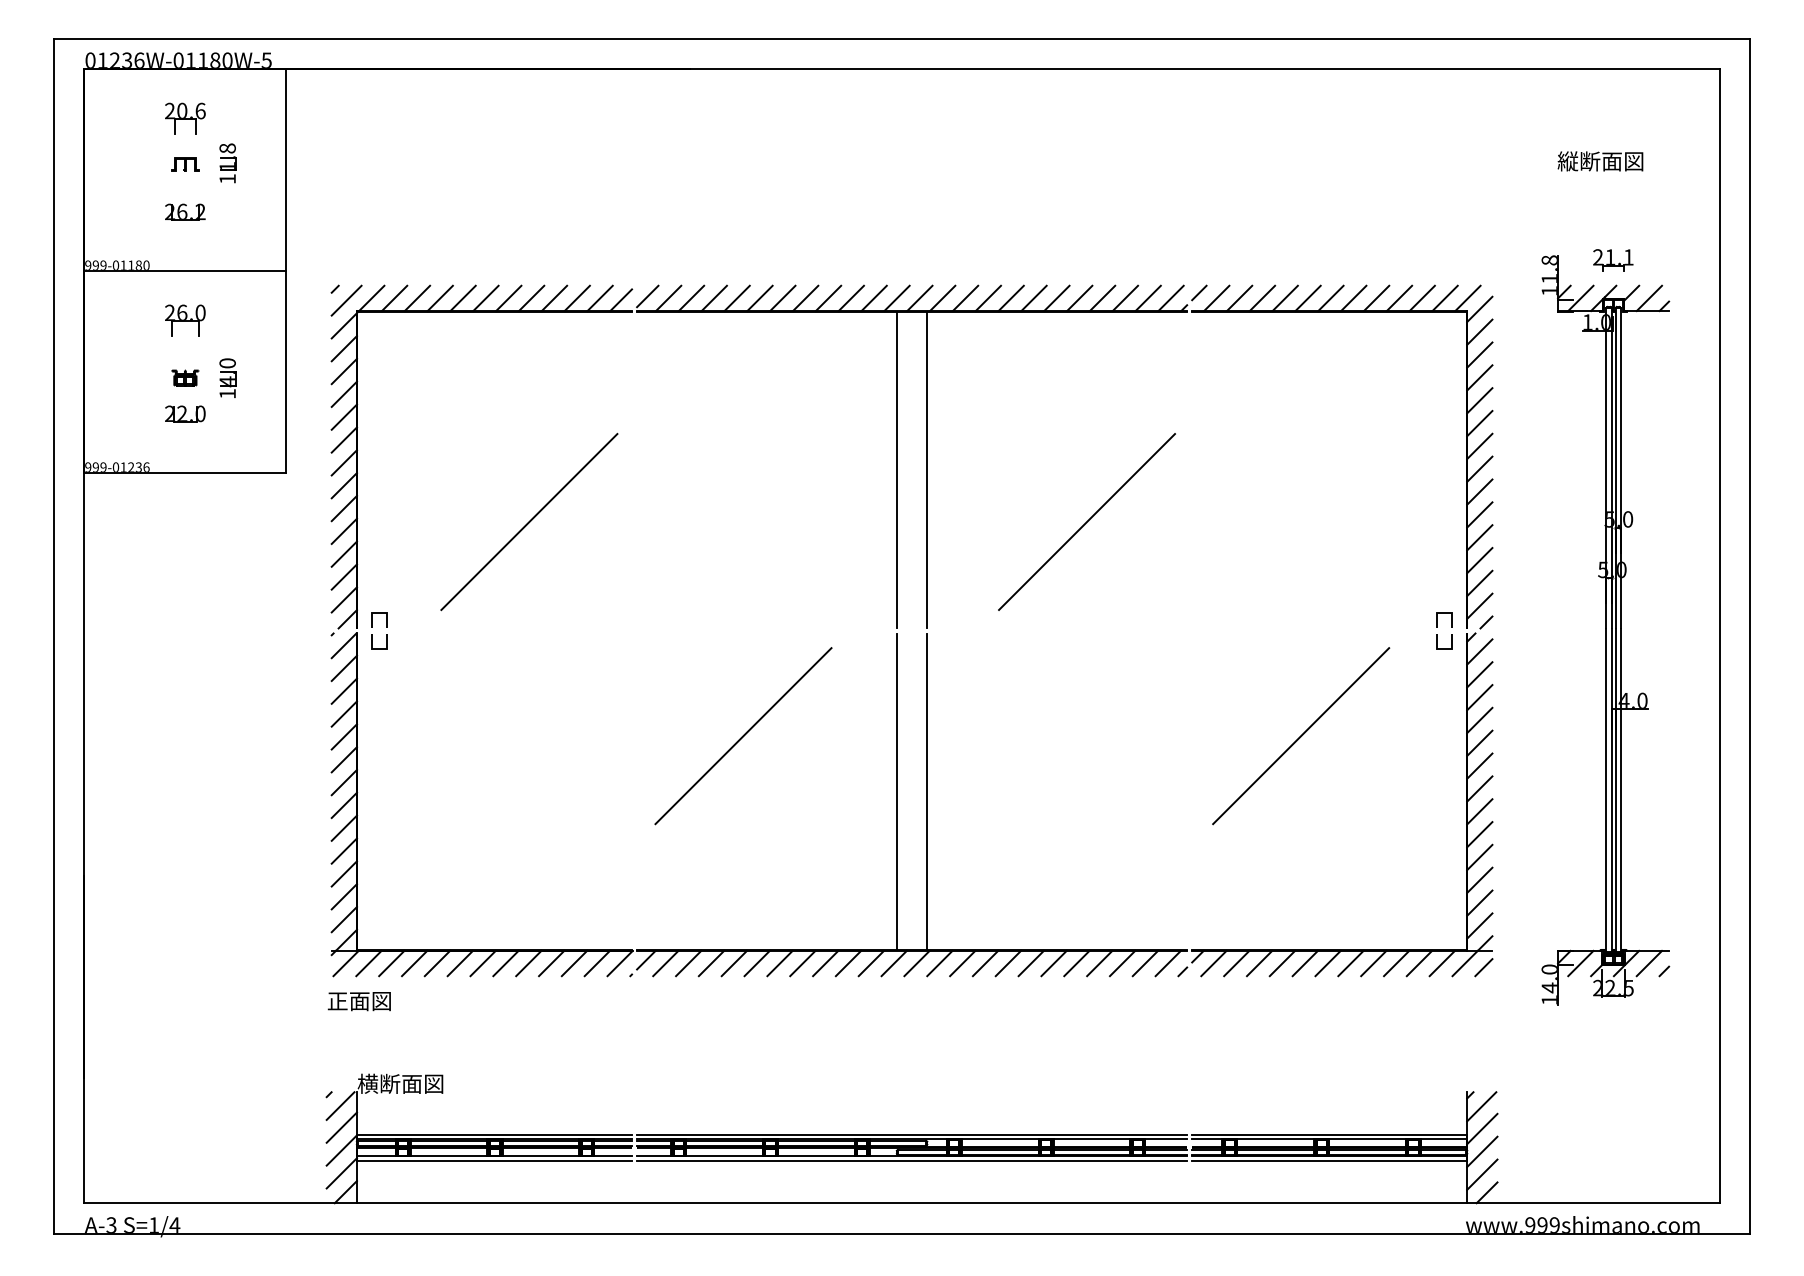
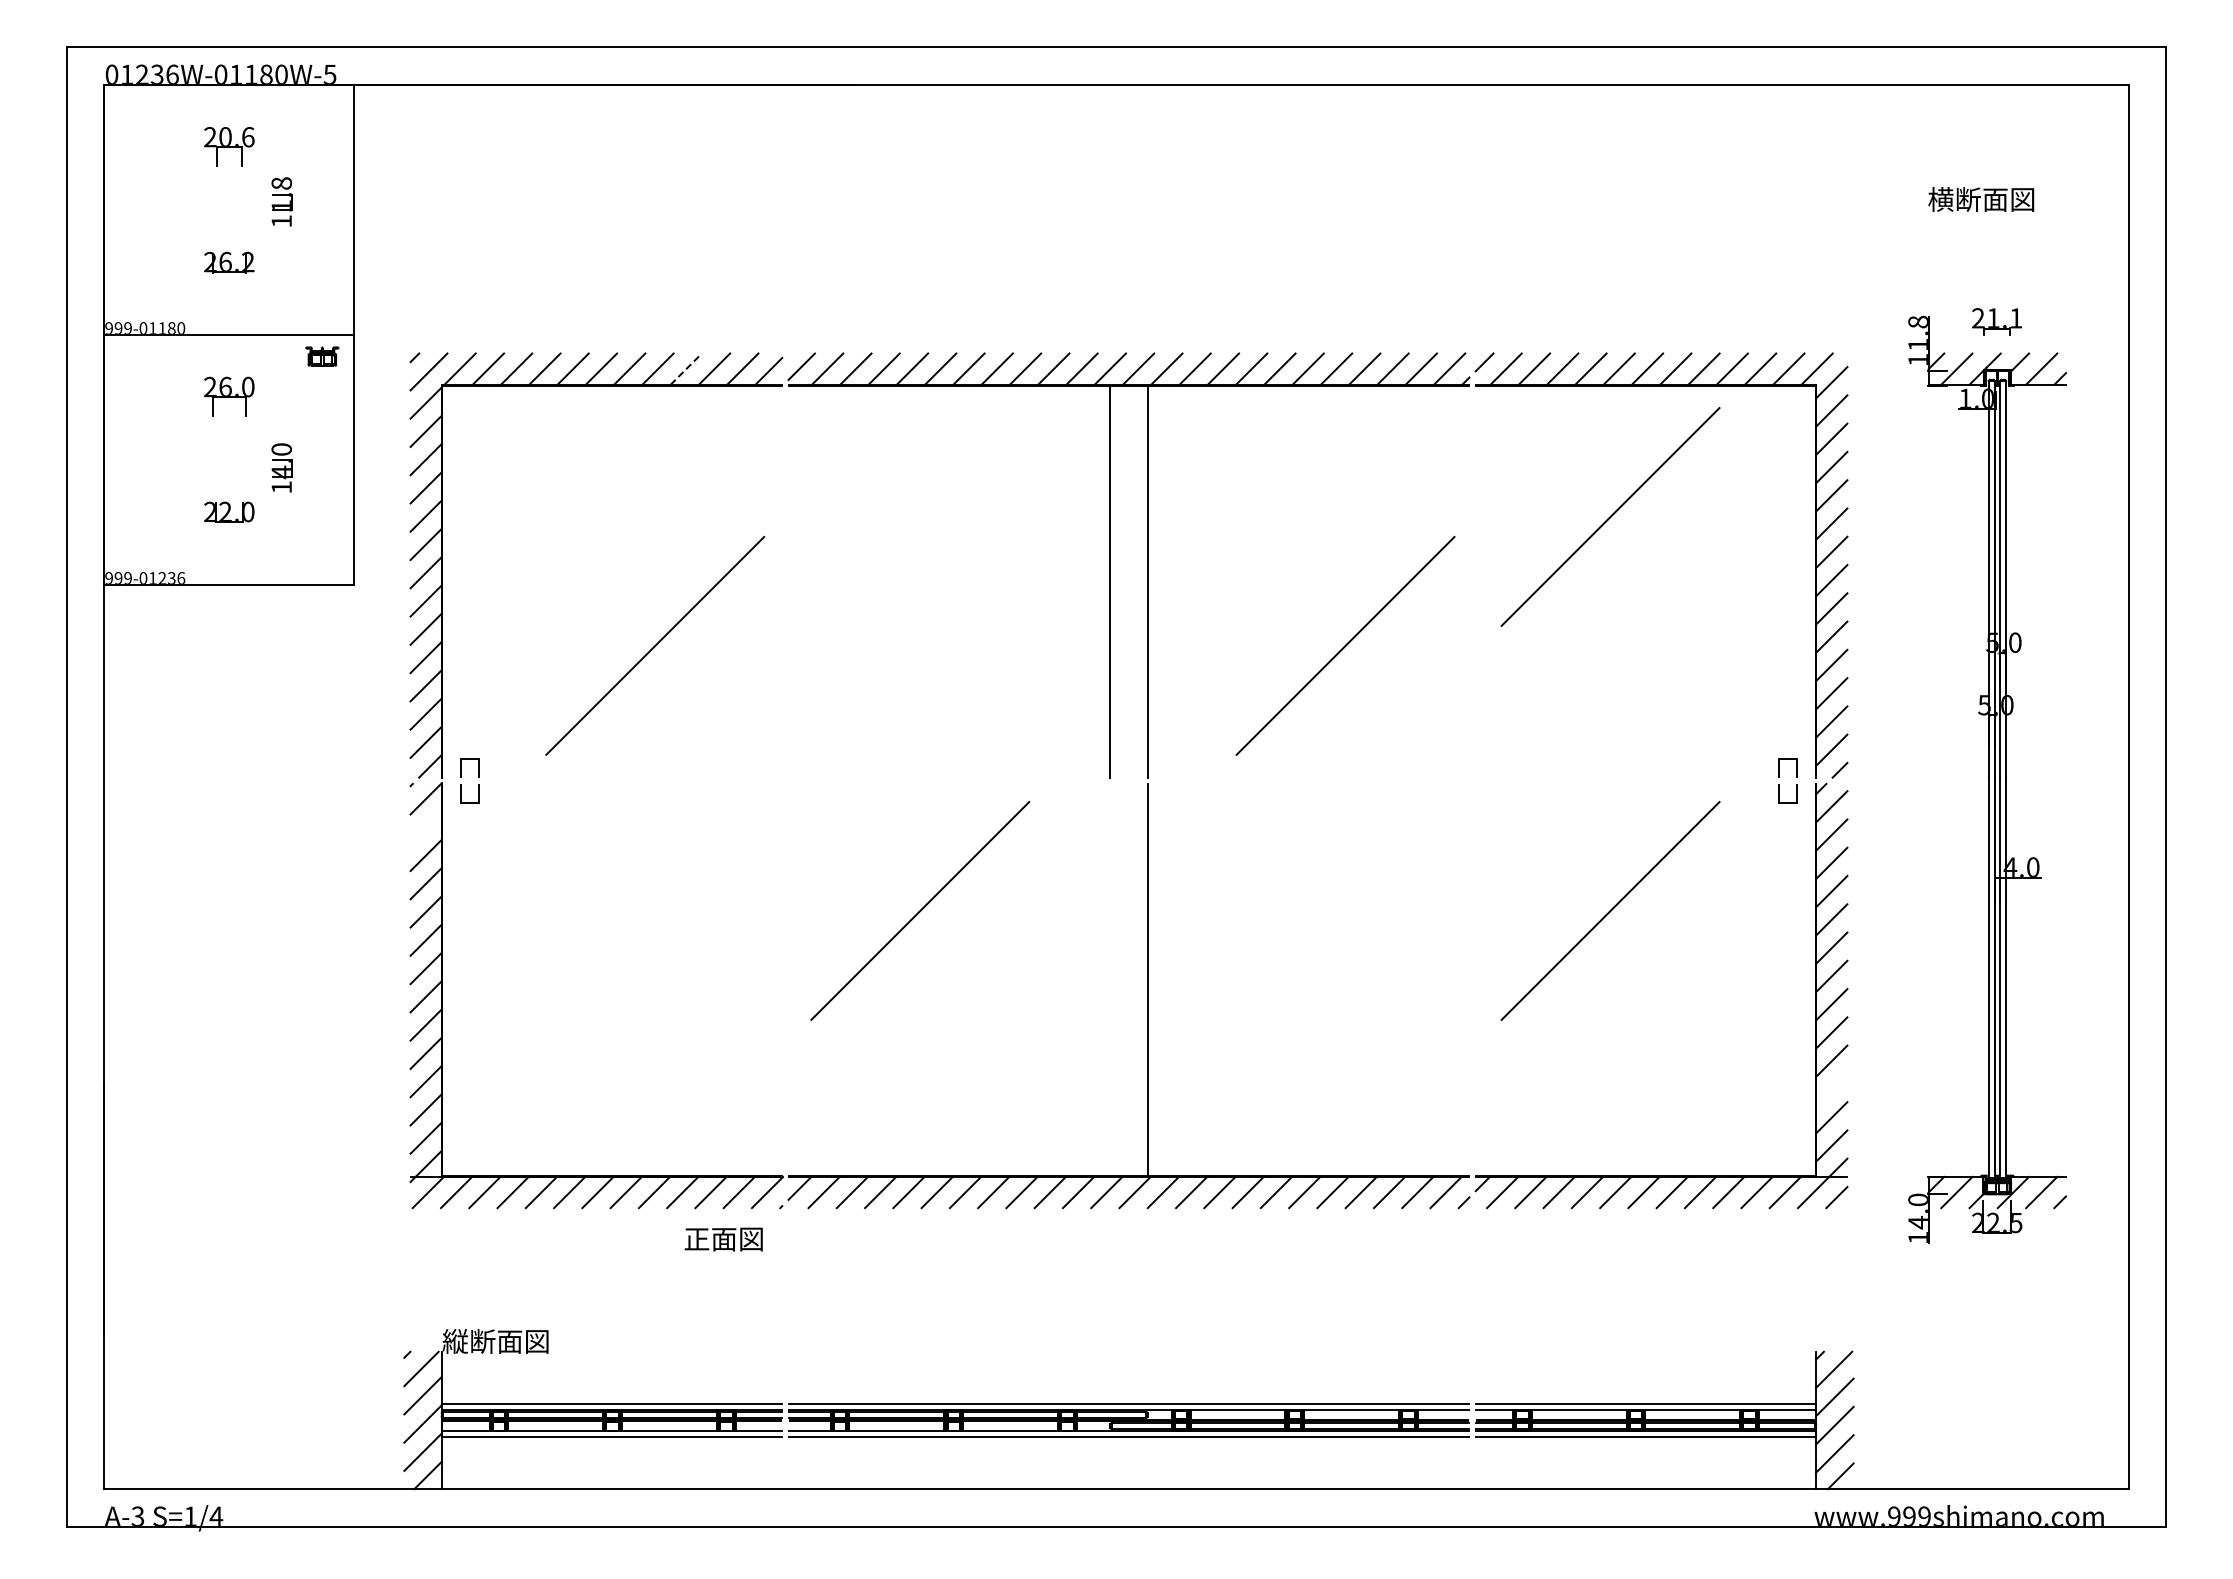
text: (1567, 161) -> (1940, 199), 縦断面図 -> 横断面図
part: (185, 163) -> (229, 202), removed
line: (554, 297) -> (686, 368), solid -> dashed
part: (185, 377) -> (322, 356), moved
line: (1301, 417) -> (1610, 516), added
line: (343, 667) -> (425, 826), removed
line: (897, 791) -> (1110, 979), removed
line: (1479, 880) -> (1831, 1089), removed
text: (359, 1001) -> (723, 1239), moved
text: (367, 1083) -> (454, 1340), 横断面図 -> 縦断面図

